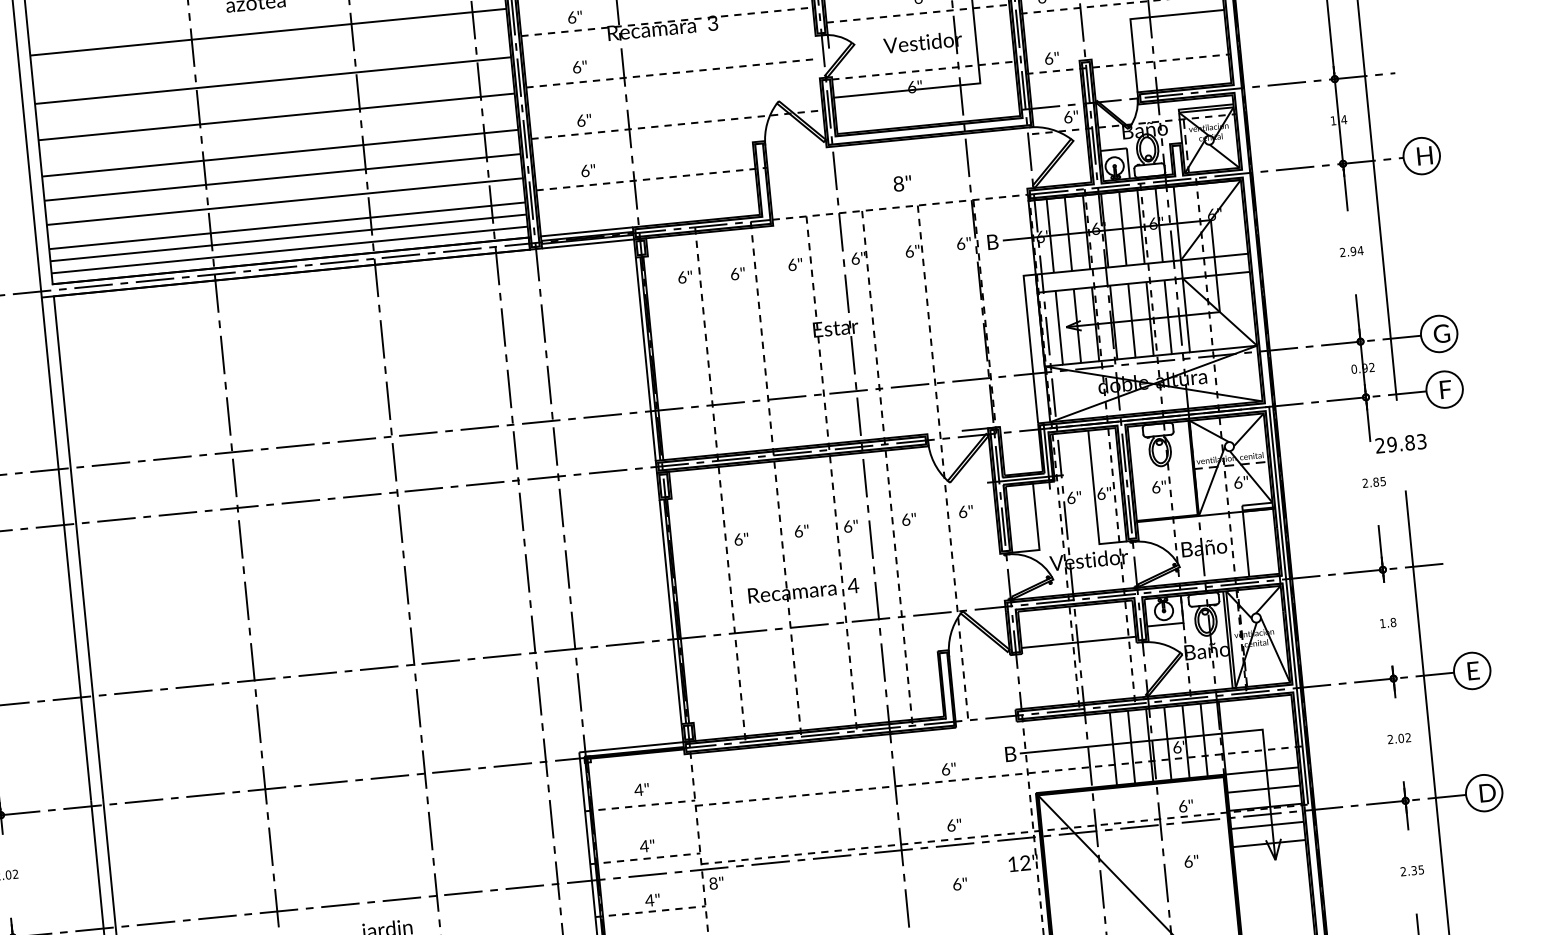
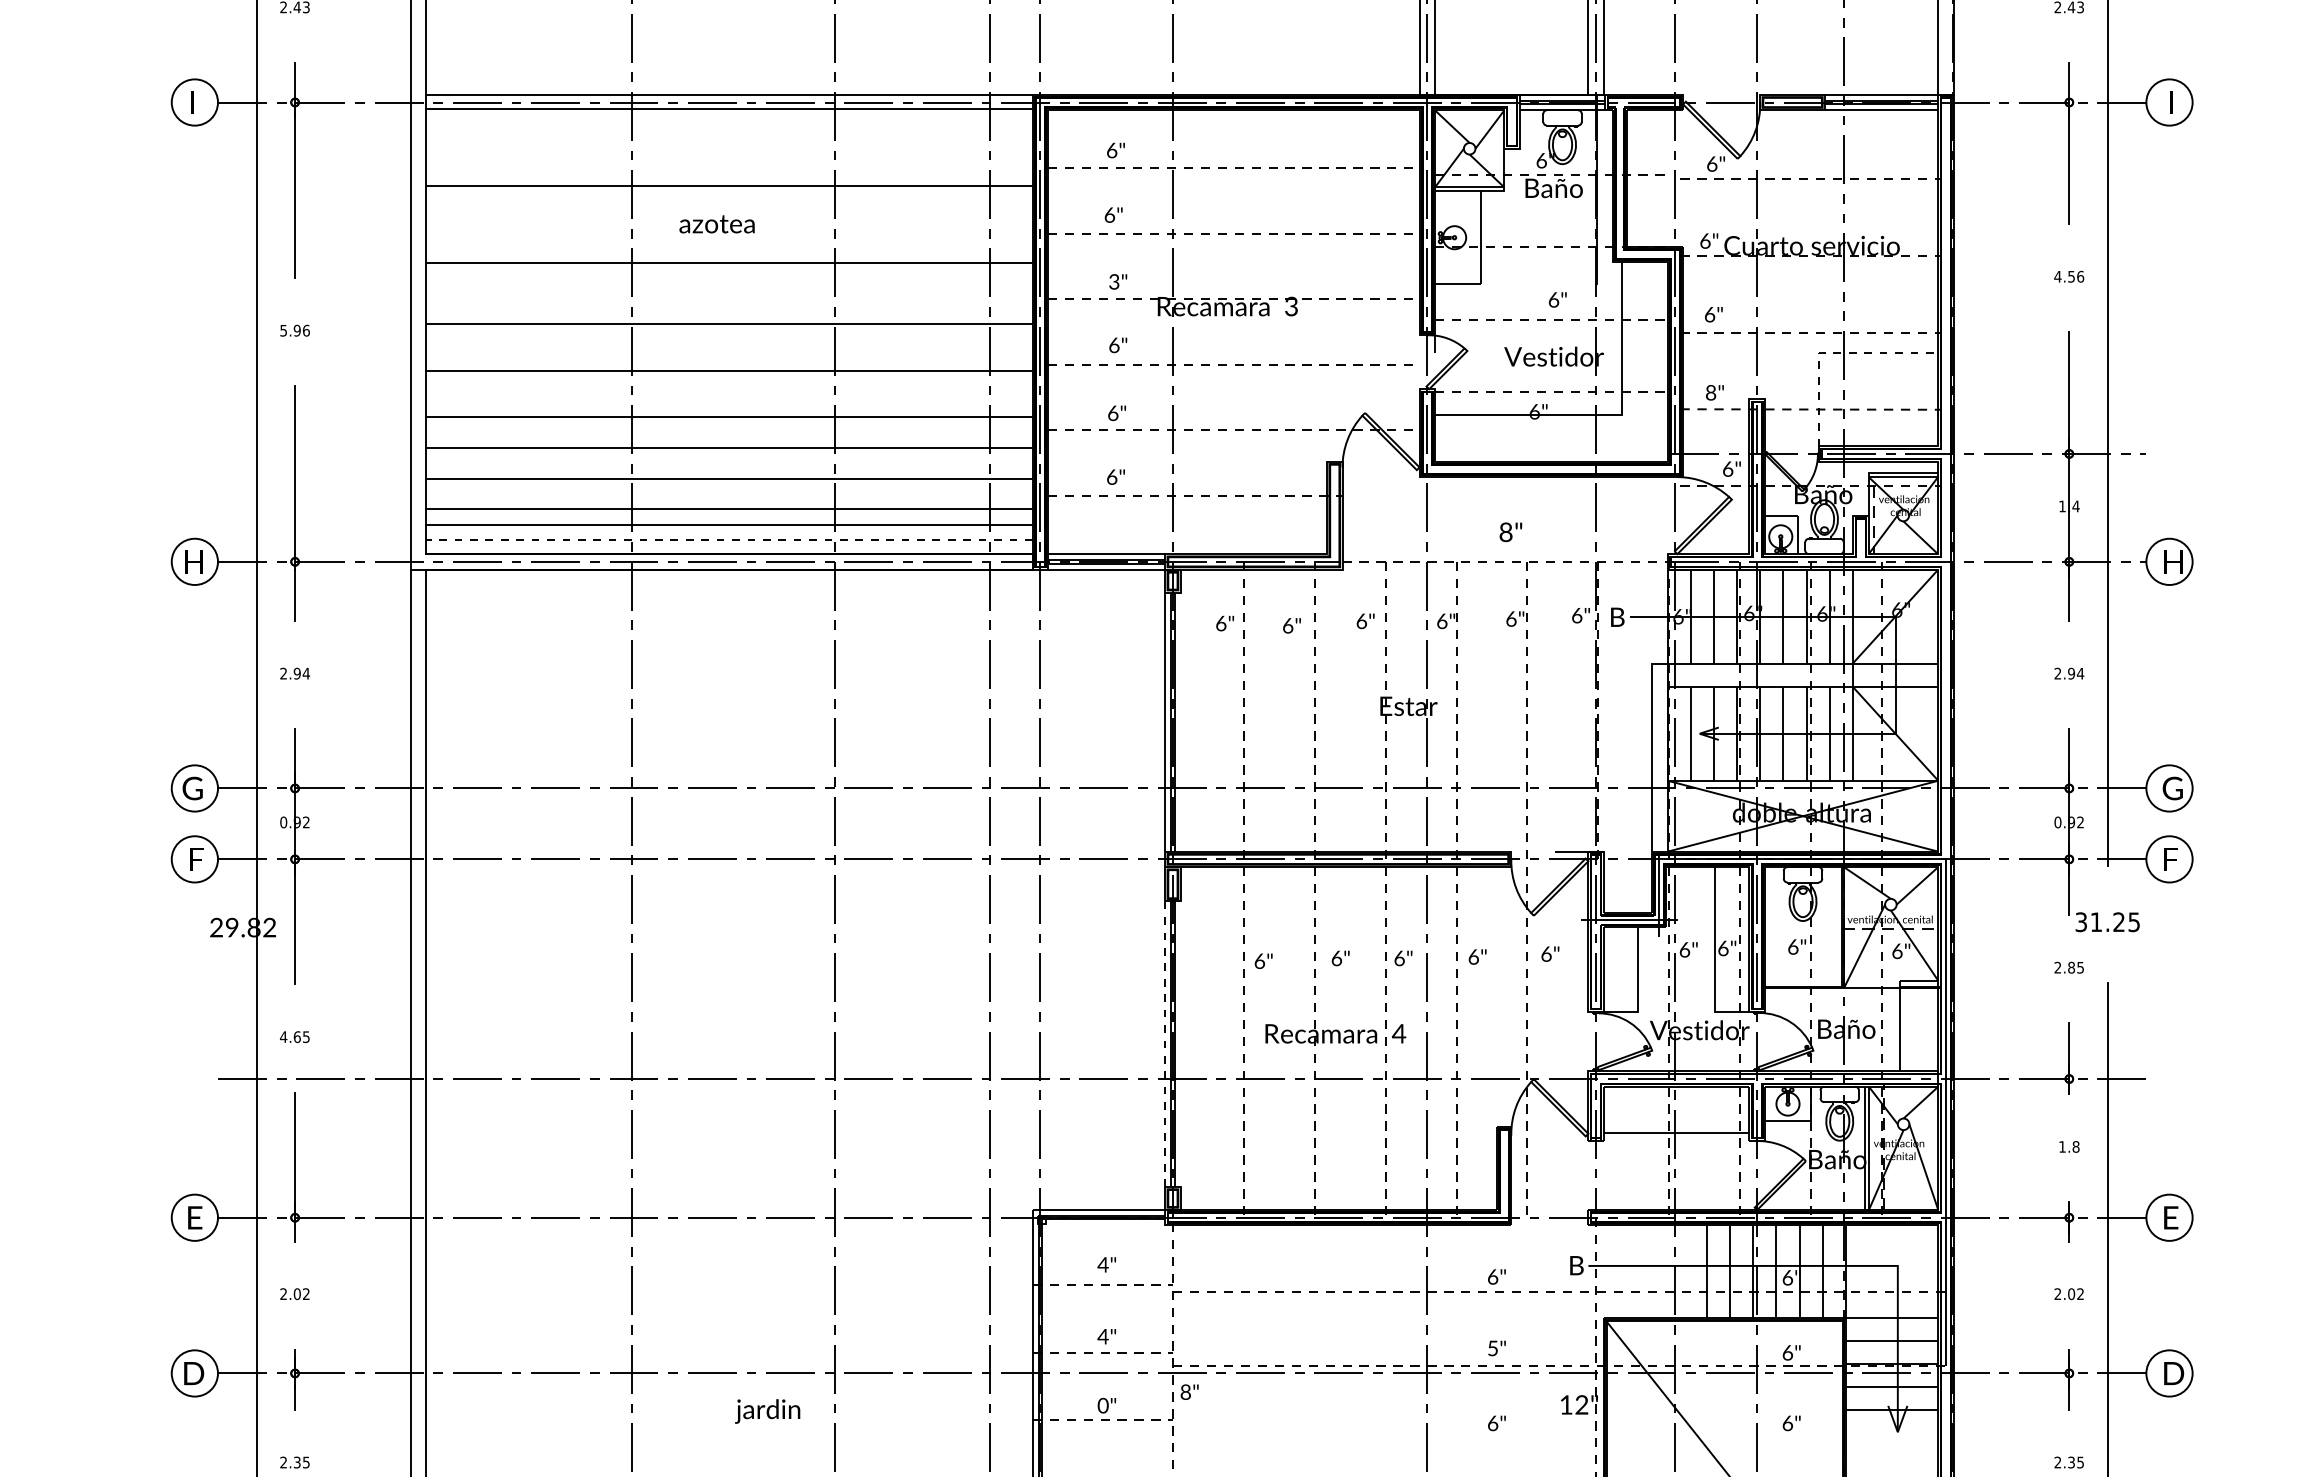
text: (572, 17) -> (1114, 281), 6" -> 3"
line: (1140, 18) -> (1831, 353), solid -> dashed
text: (1049, 58) -> (1711, 392), 6" -> 8"
line: (289, 250) -> (728, 540), solid -> dashed
text: (1400, 443) -> (2107, 922), 29.83 -> 31.25
line: (670, 612) -> (1165, 1044), solid -> dashed
text: (951, 825) -> (1493, 1348), 6" -> 5"
text: (649, 900) -> (1102, 1405), 4" -> 0"

